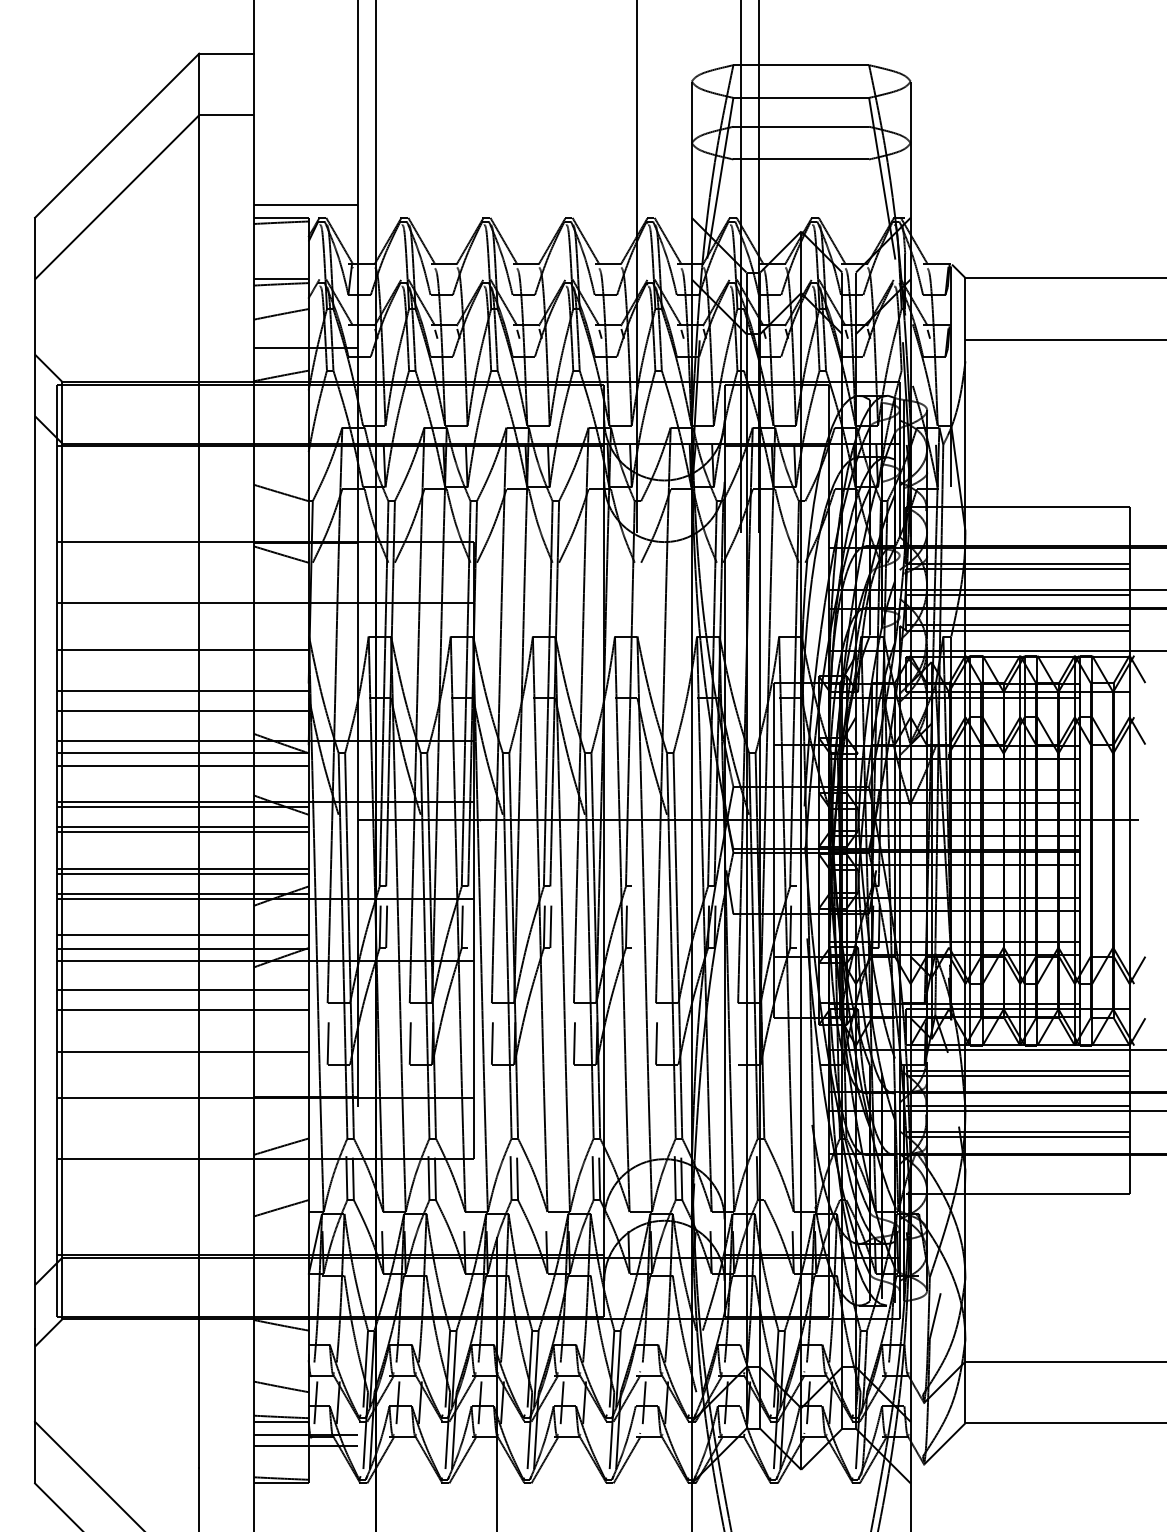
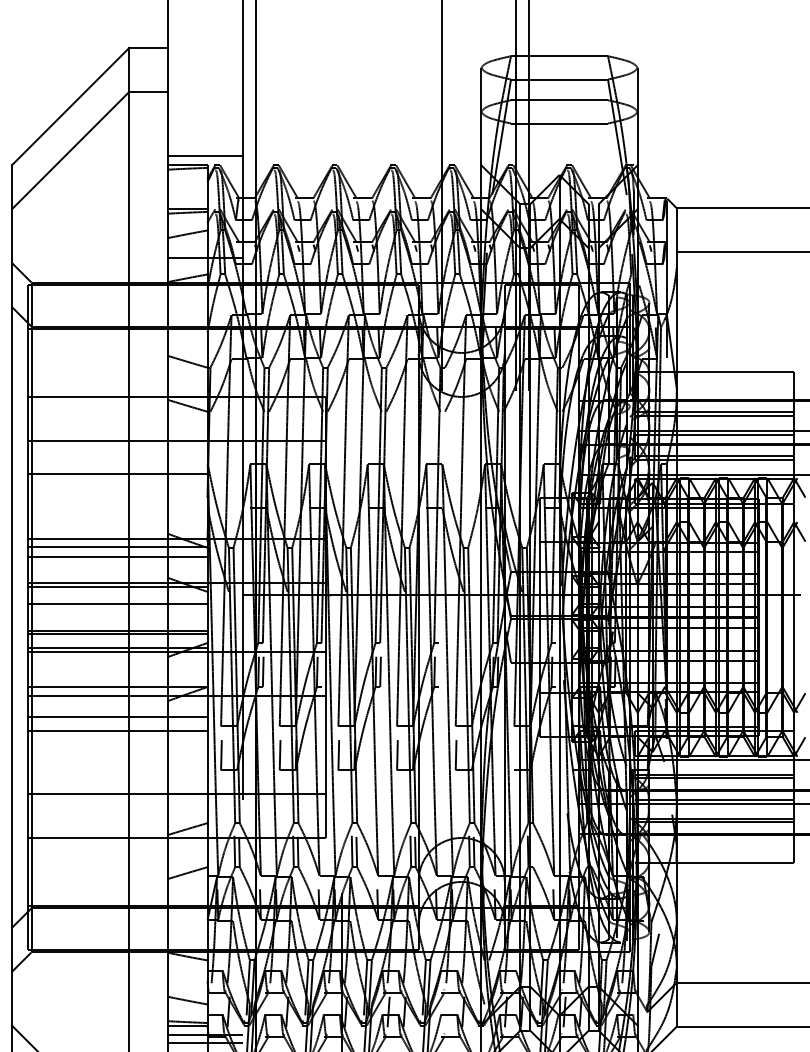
line: (182, 691) -> (117, 503), removed
line: (182, 711) -> (117, 518), removed
line: (182, 827) -> (117, 600), removed
line: (182, 935) -> (117, 678), removed
line: (182, 1051) -> (117, 760), removed
line: (315, 1402) -> (212, 1011), removed
line: (397, 1402) -> (270, 1011), removed
line: (479, 1402) -> (329, 1011), removed
line: (643, 1402) -> (446, 1011), removed

